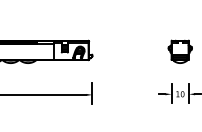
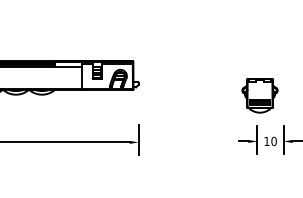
part: (179, 51) -> (258, 95), moved

